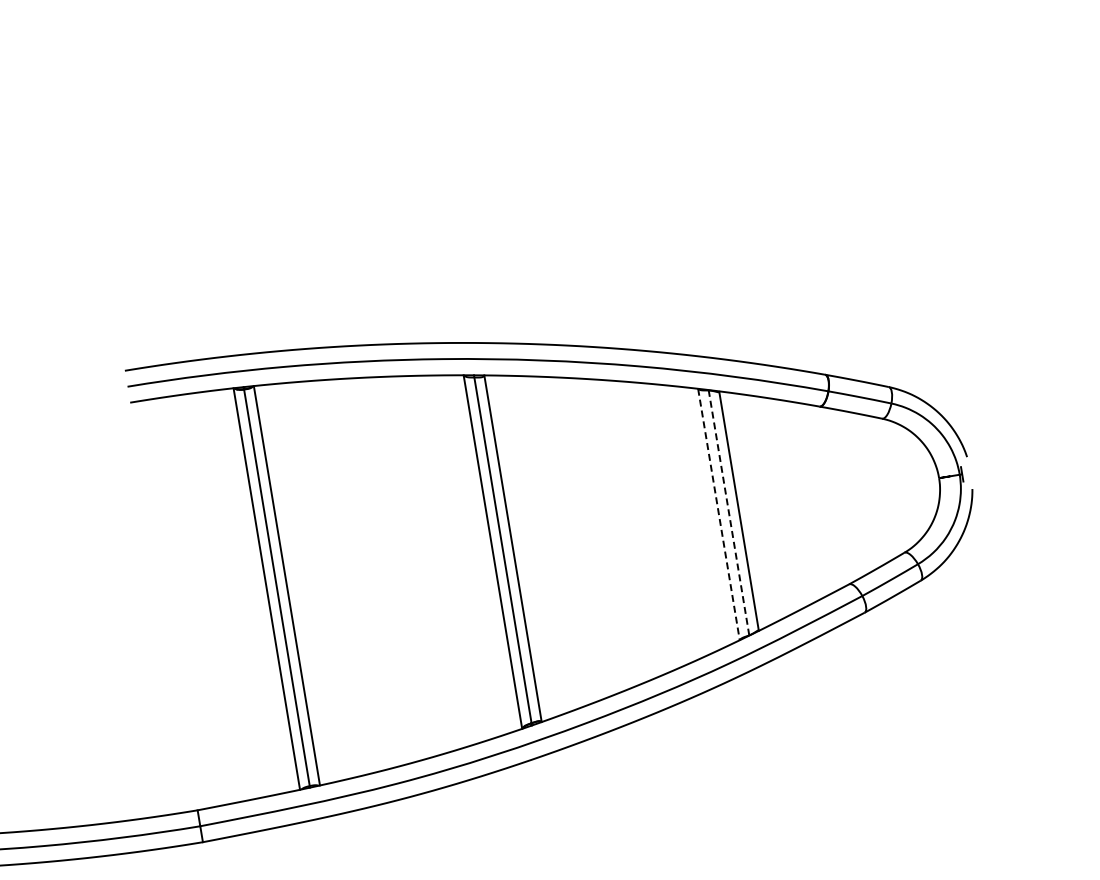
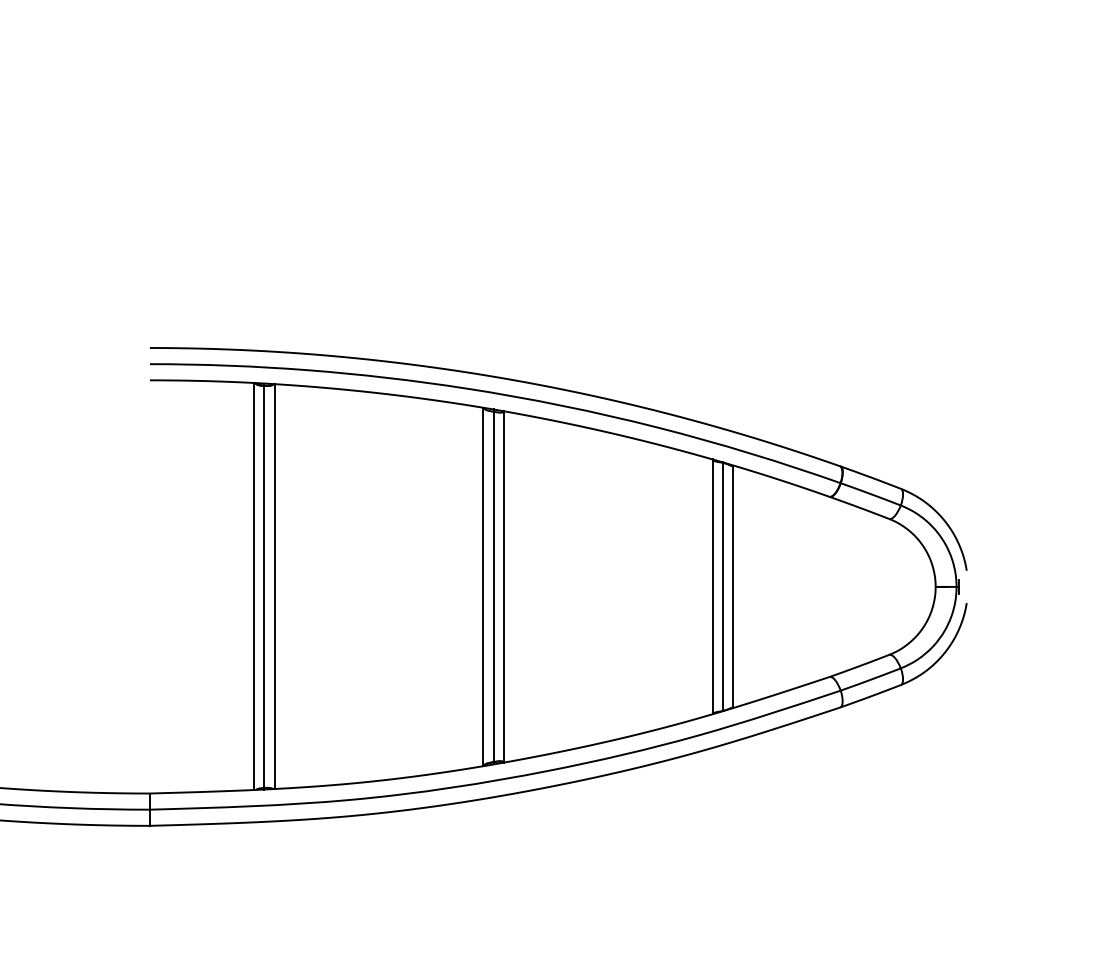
line: (728, 512) -> (722, 586), dashed -> solid
line: (719, 515) -> (712, 587), dashed -> solid

